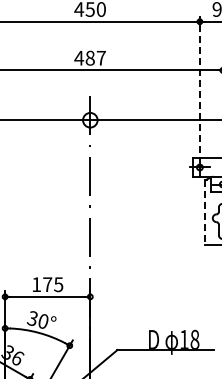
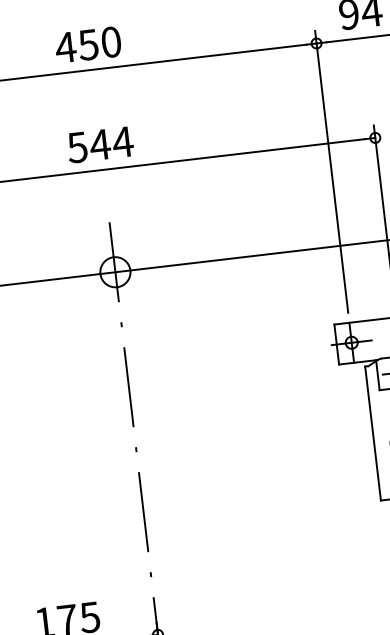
text: (90, 57) -> (100, 143), 487 -> 544
line: (199, 84) -> (330, 172), dashed -> solid
line: (205, 212) -> (374, 433), dashed -> solid

